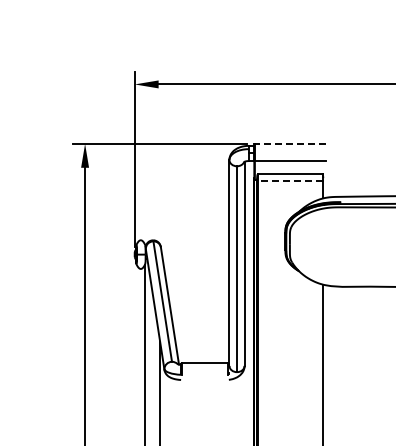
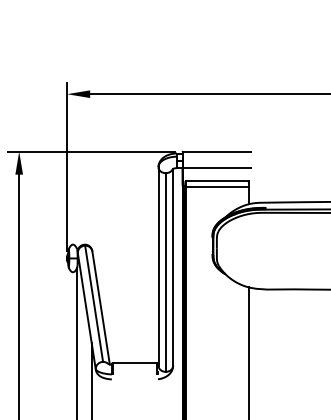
line: (289, 143) -> (216, 151), dashed -> solid
line: (290, 180) -> (217, 186), dashed -> solid

